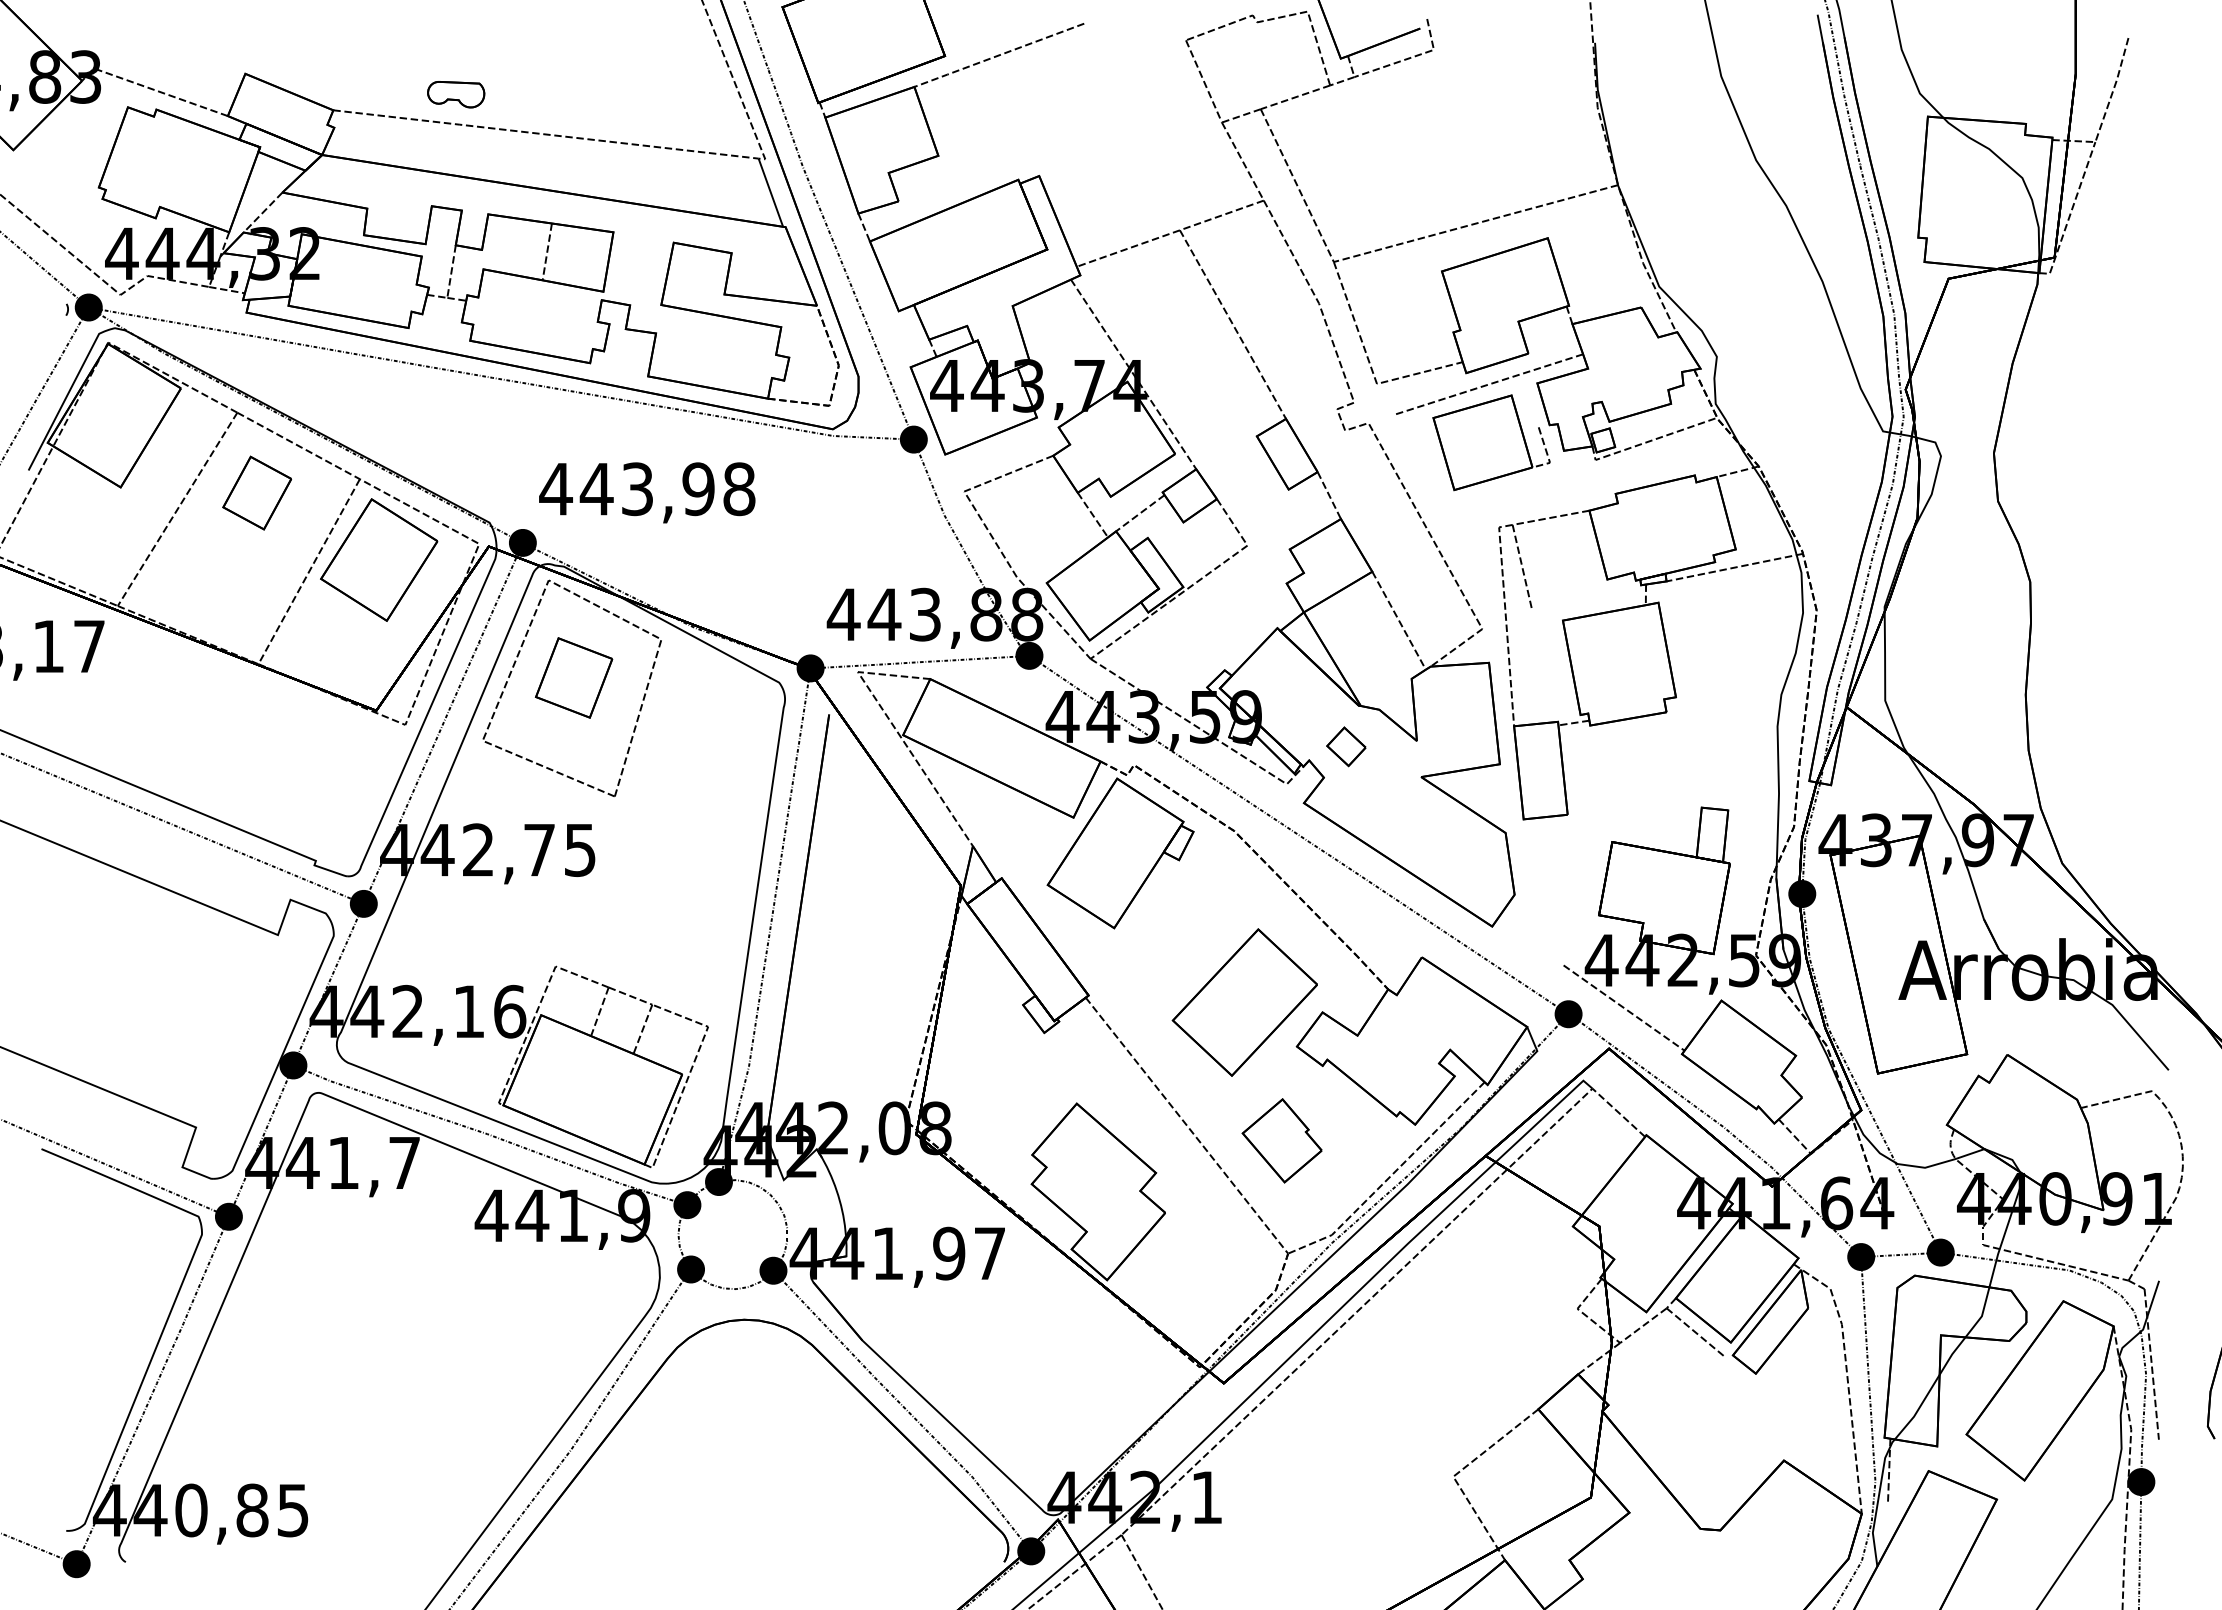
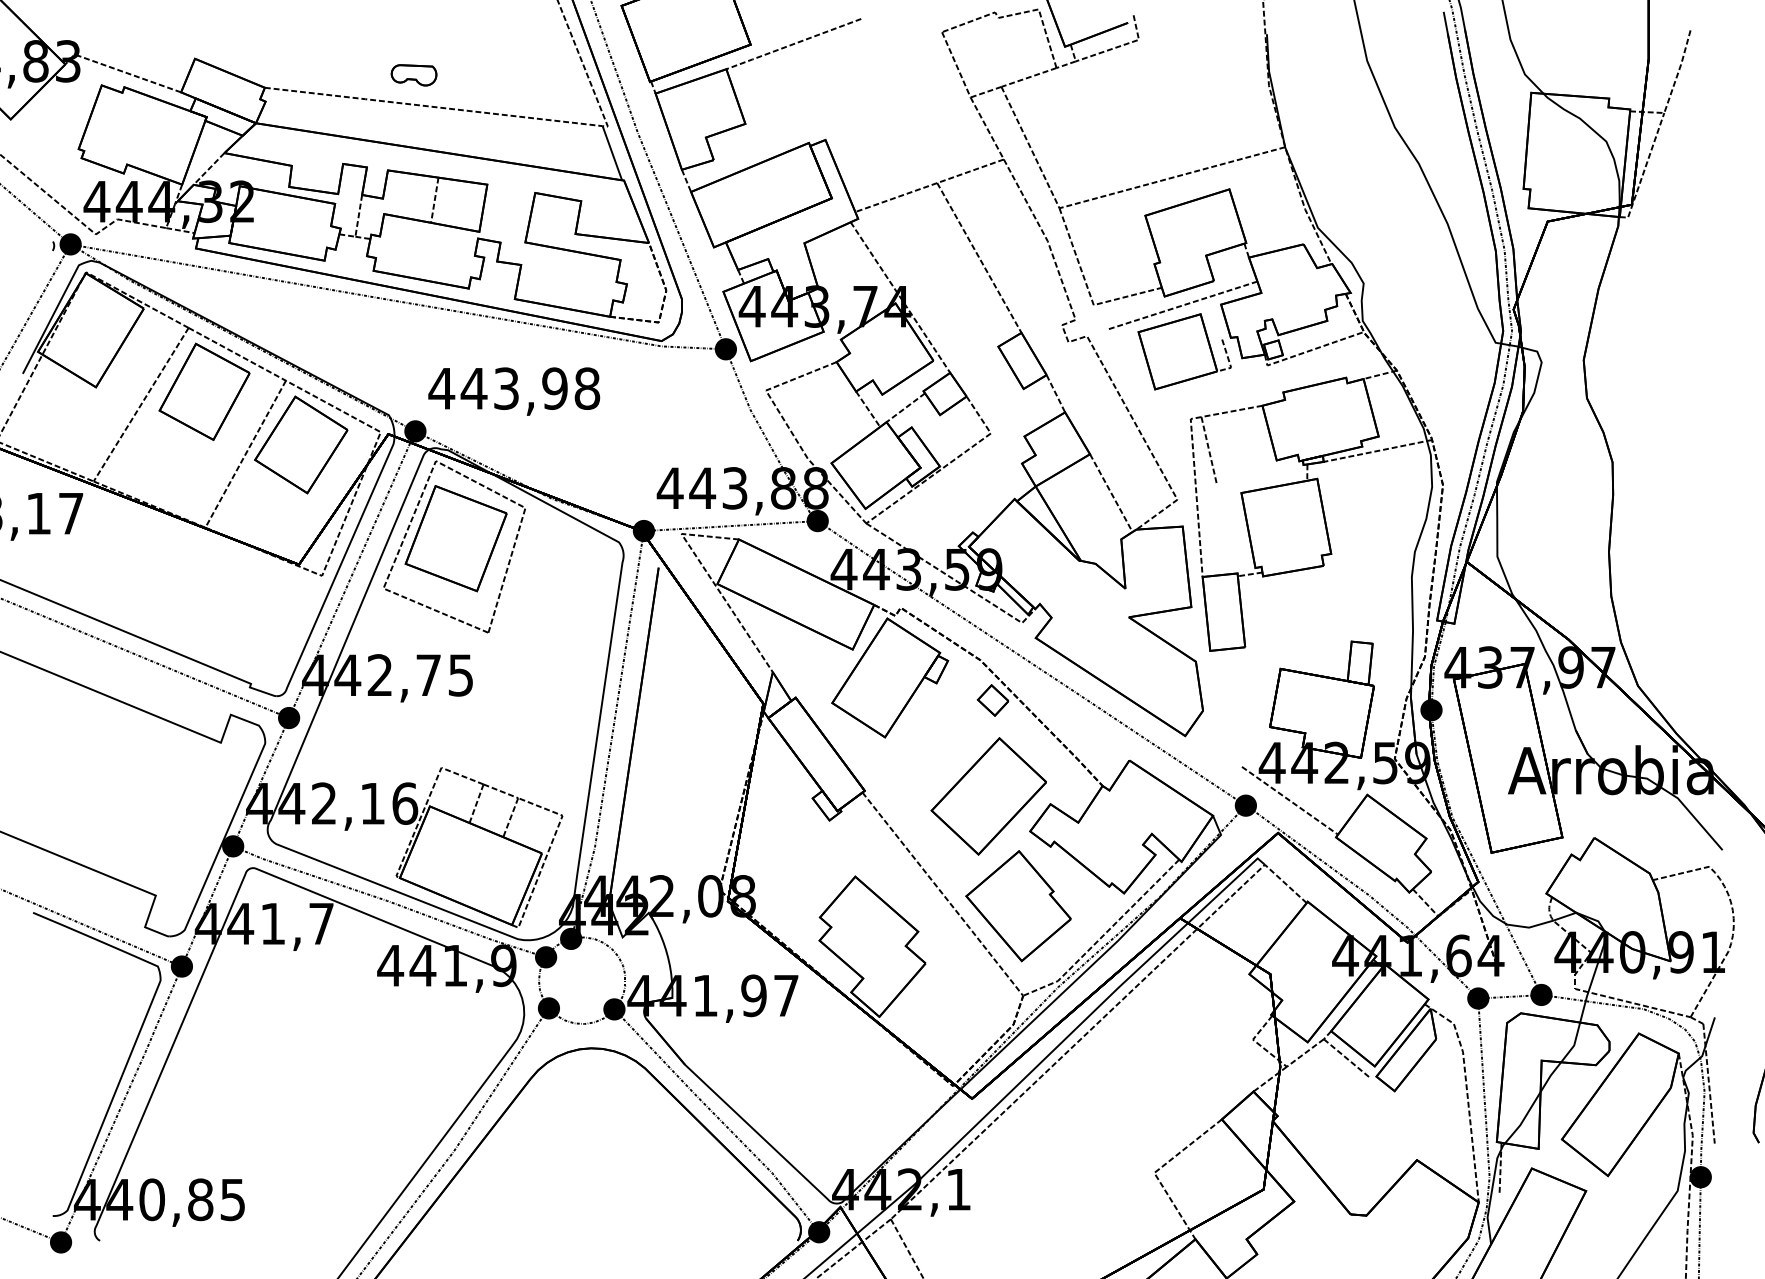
part: (456, 94) -> (414, 75), moved
part: (256, 492) -> (203, 391), size x1.67
part: (573, 677) -> (455, 538), size x1.67
part: (1346, 746) -> (993, 700), moved
part: (1281, 1140) -> (1017, 905), size x1.67

